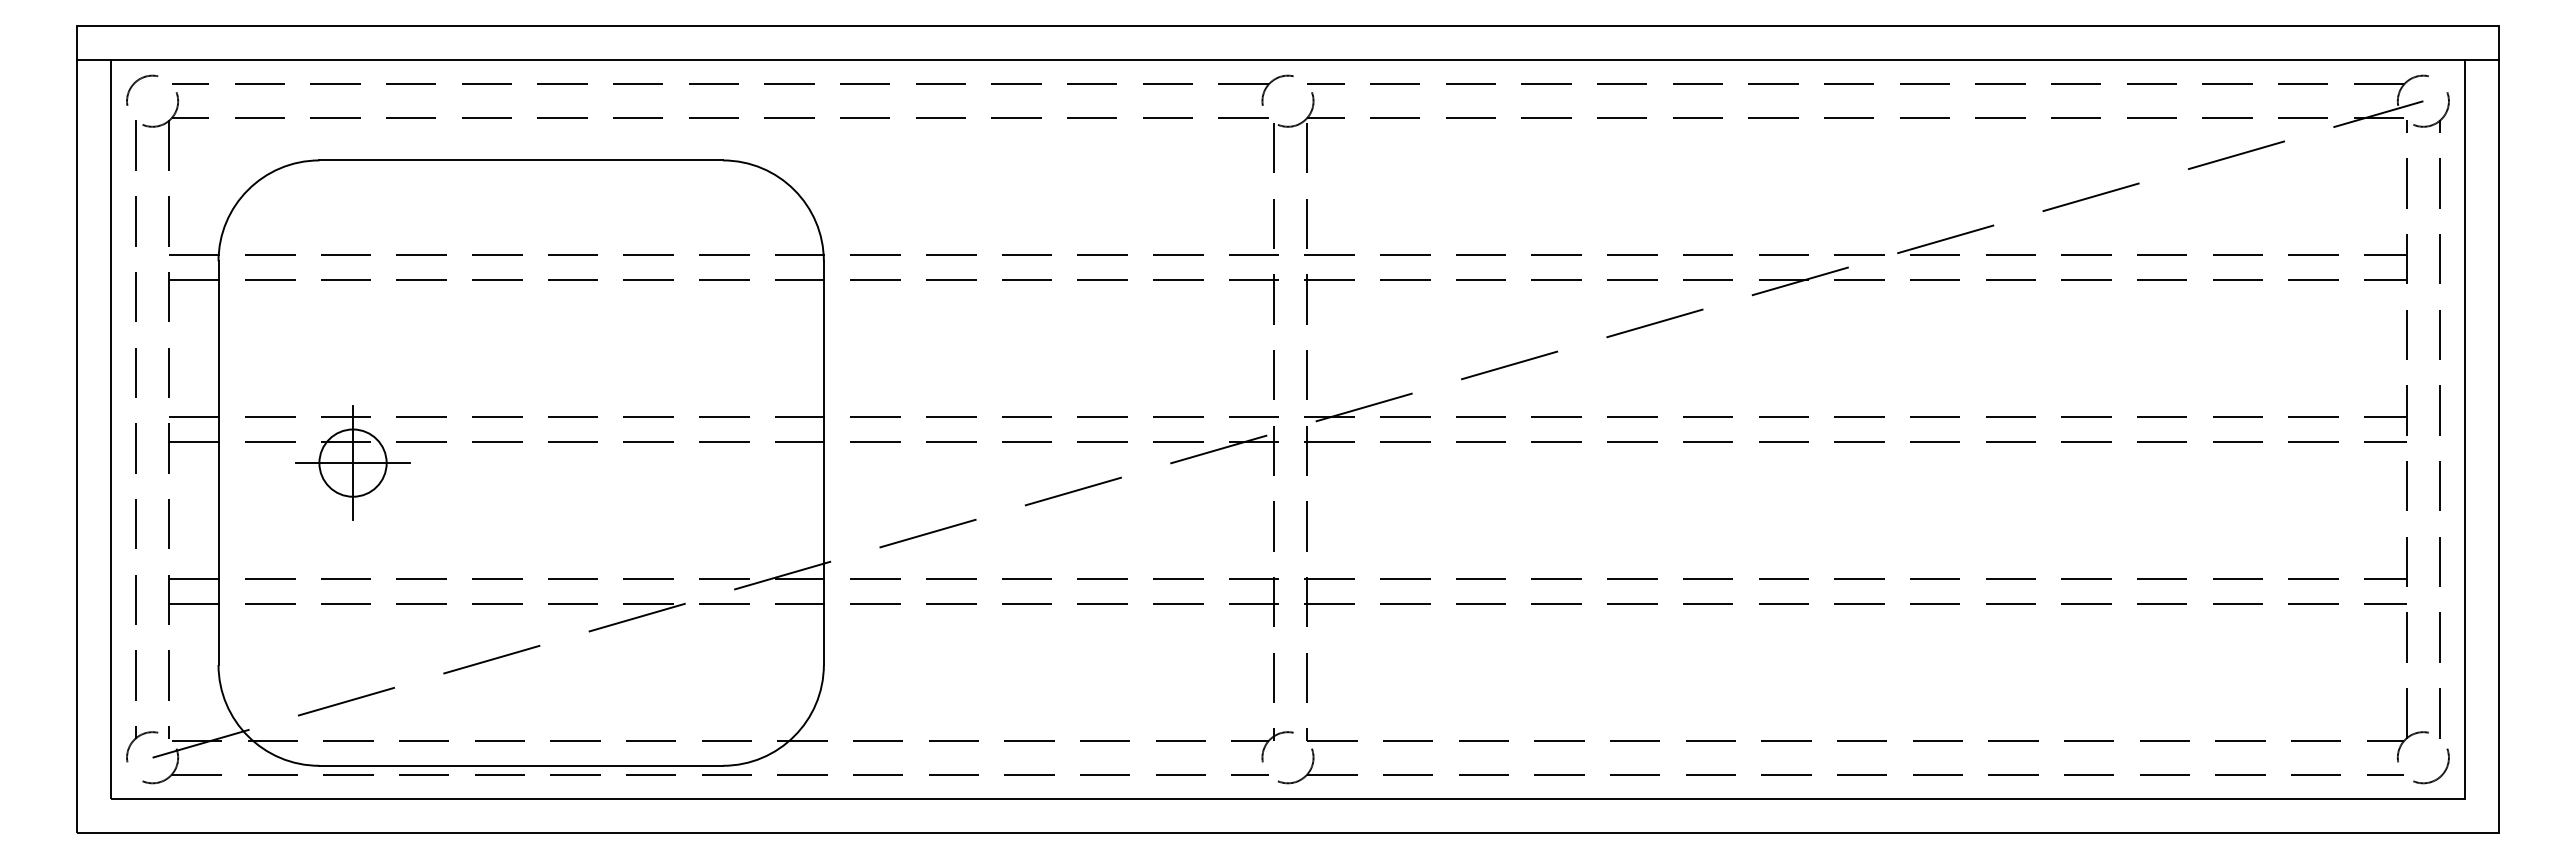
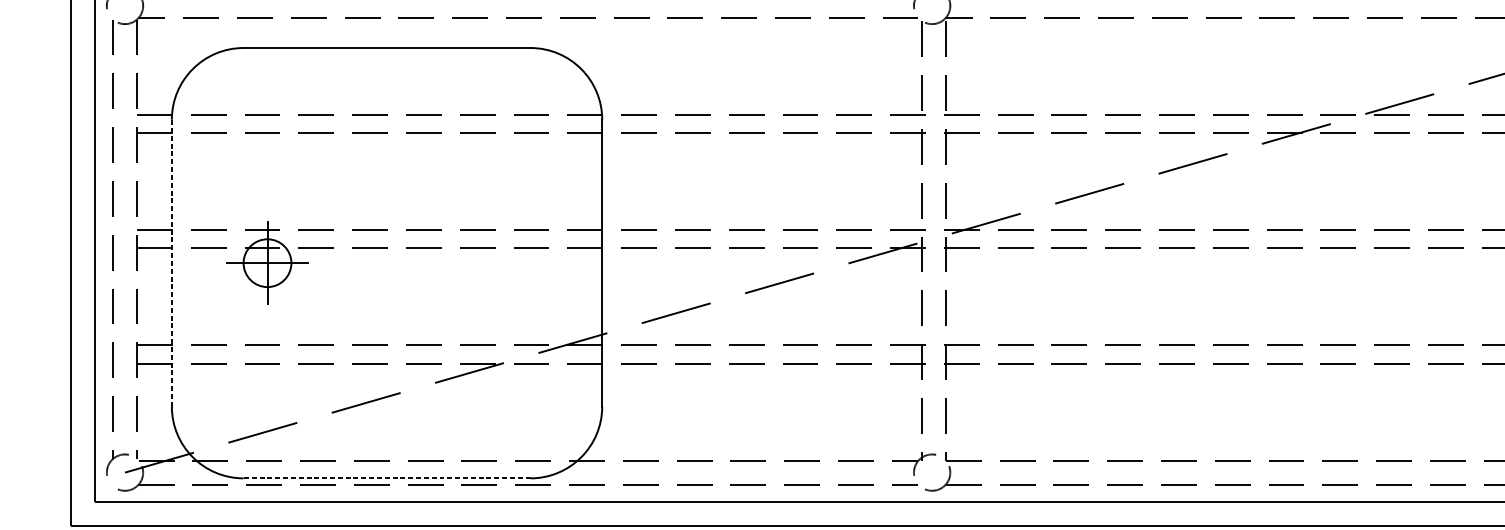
line: (218, 463) -> (171, 263), solid -> dashed
line: (521, 765) -> (387, 478), solid -> dashed

